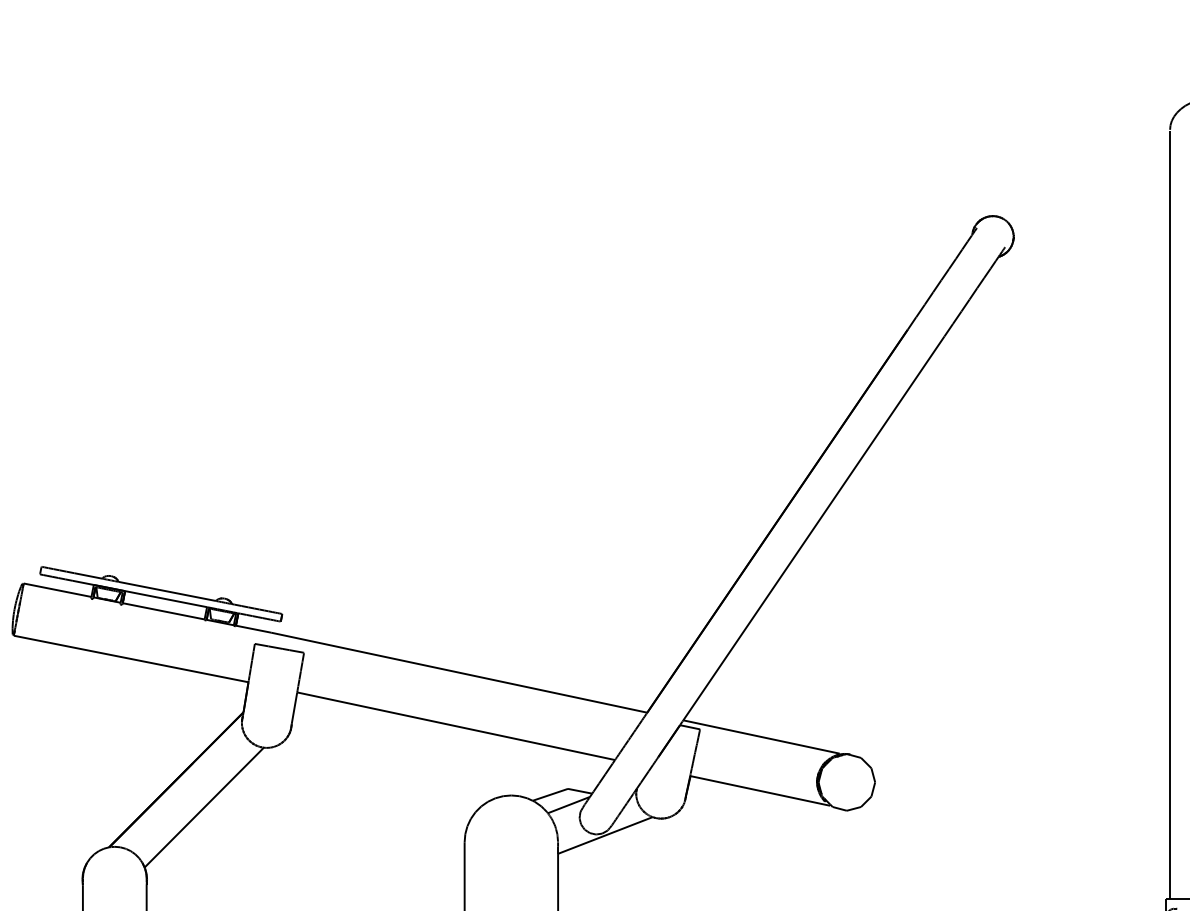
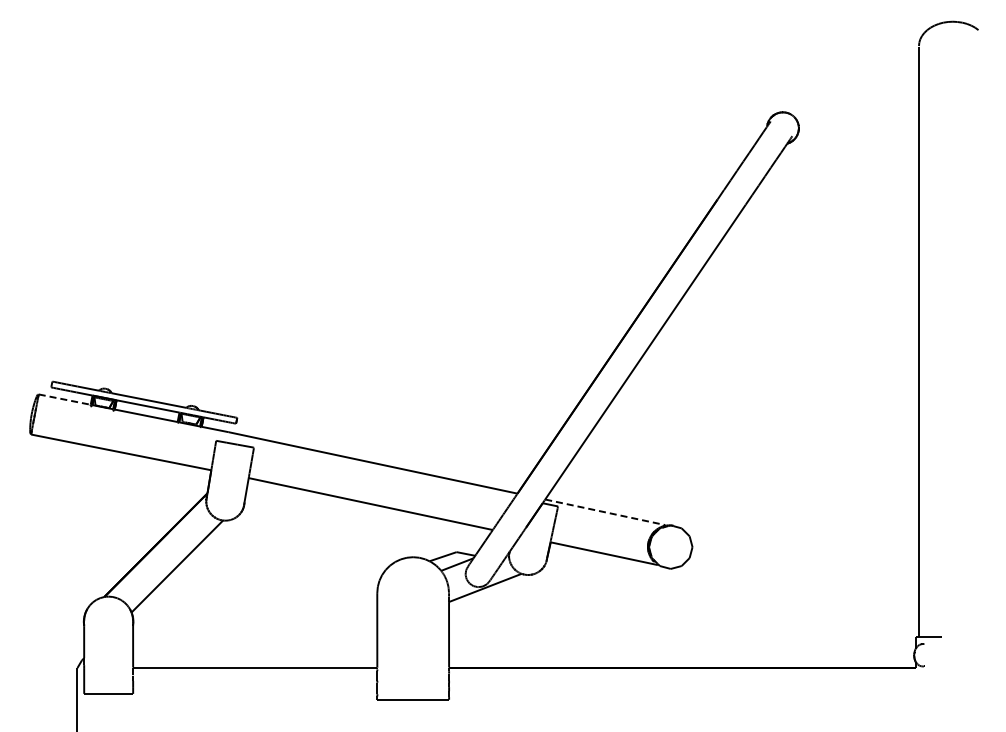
line: (58, 590) -> (65, 399), solid -> dashed
line: (761, 737) -> (605, 512), solid -> dashed

